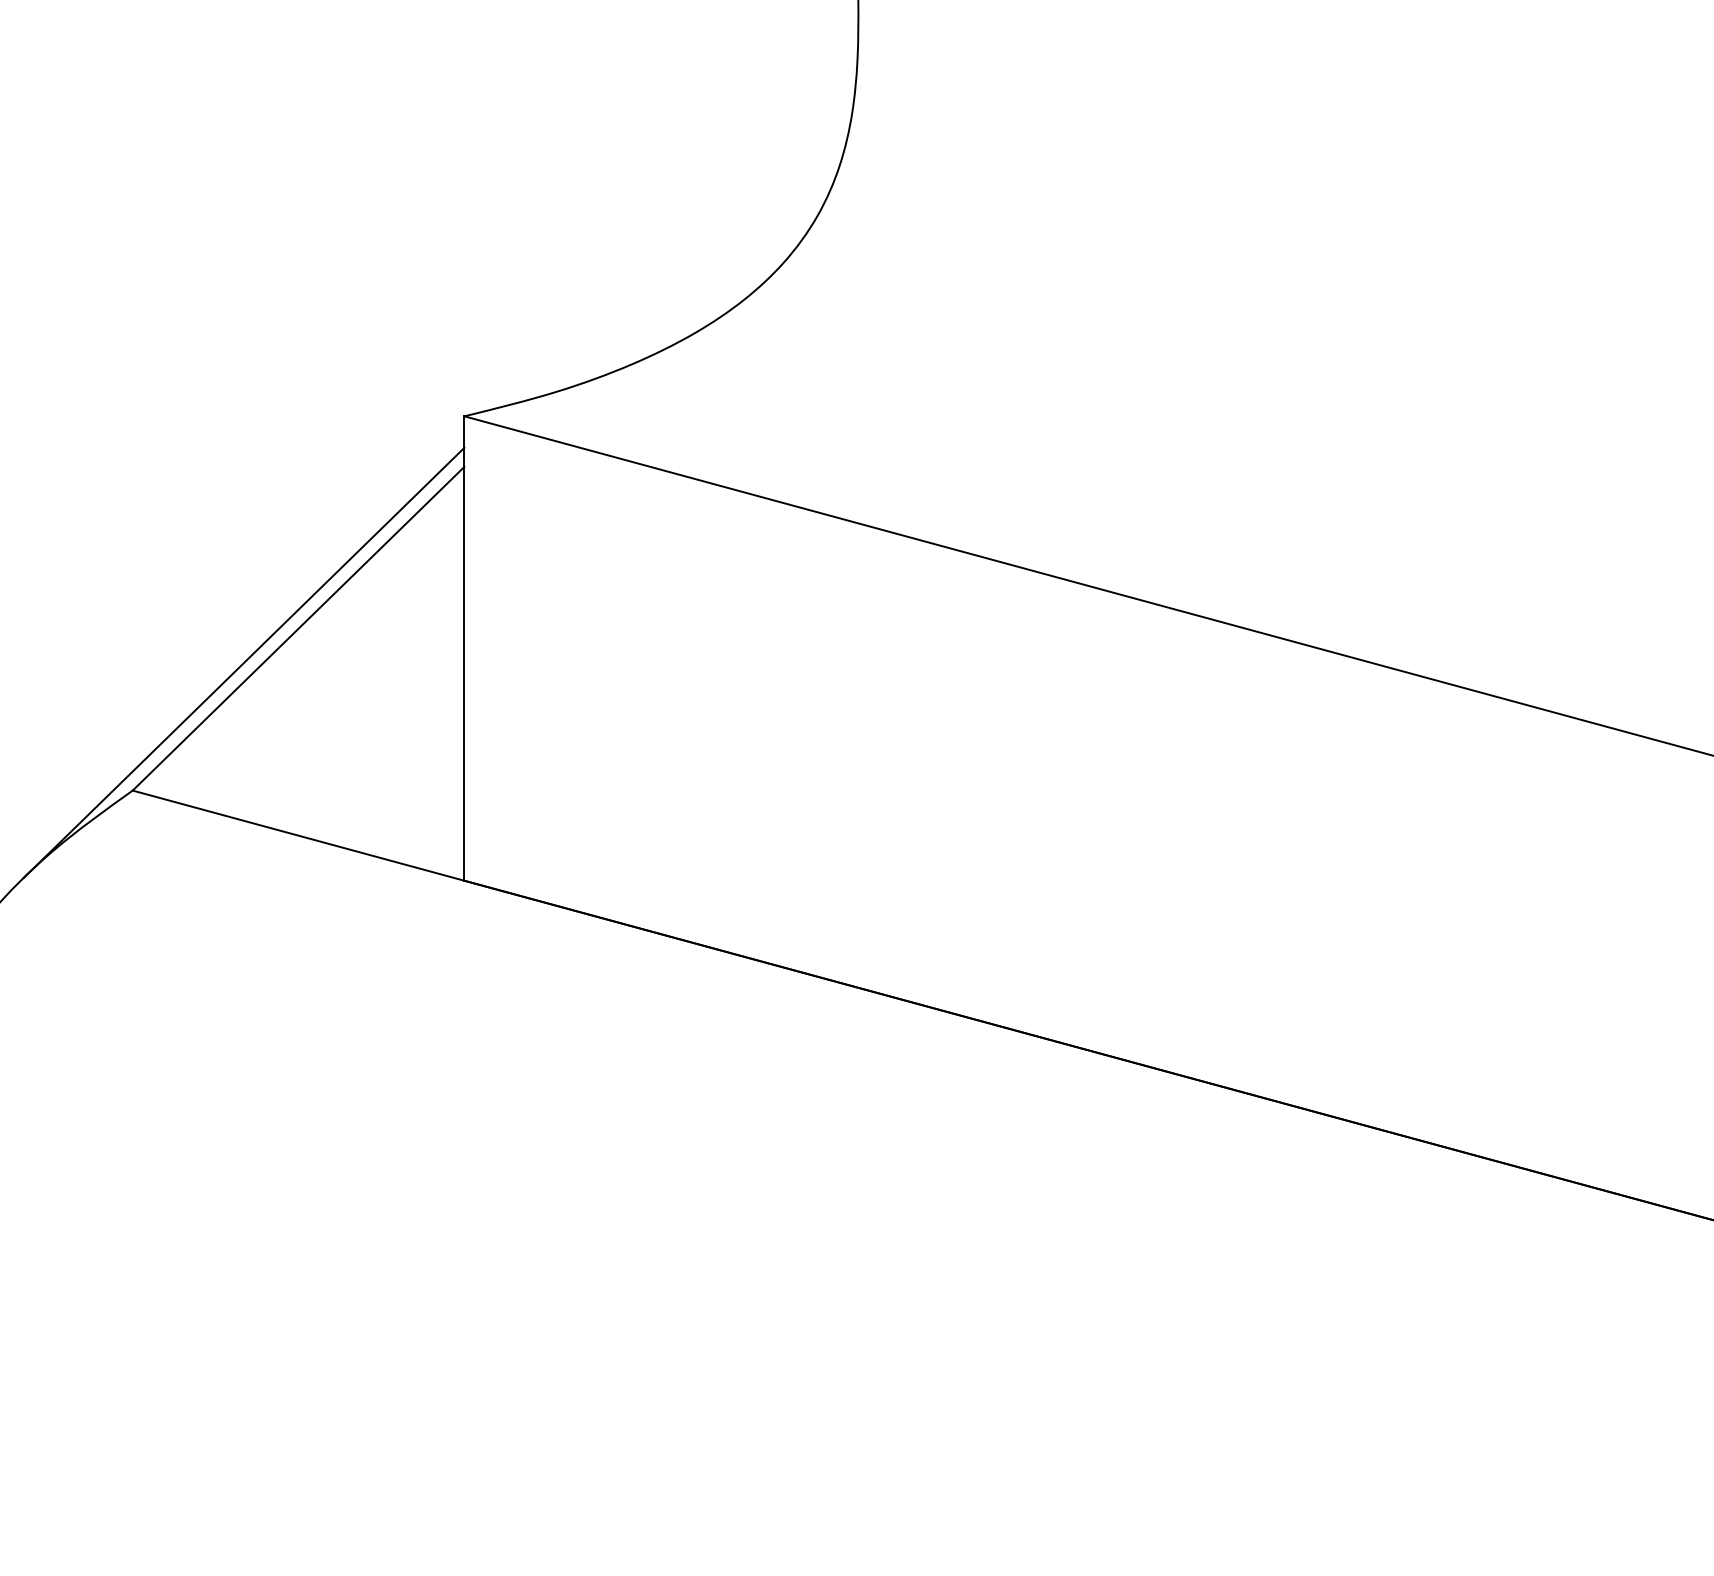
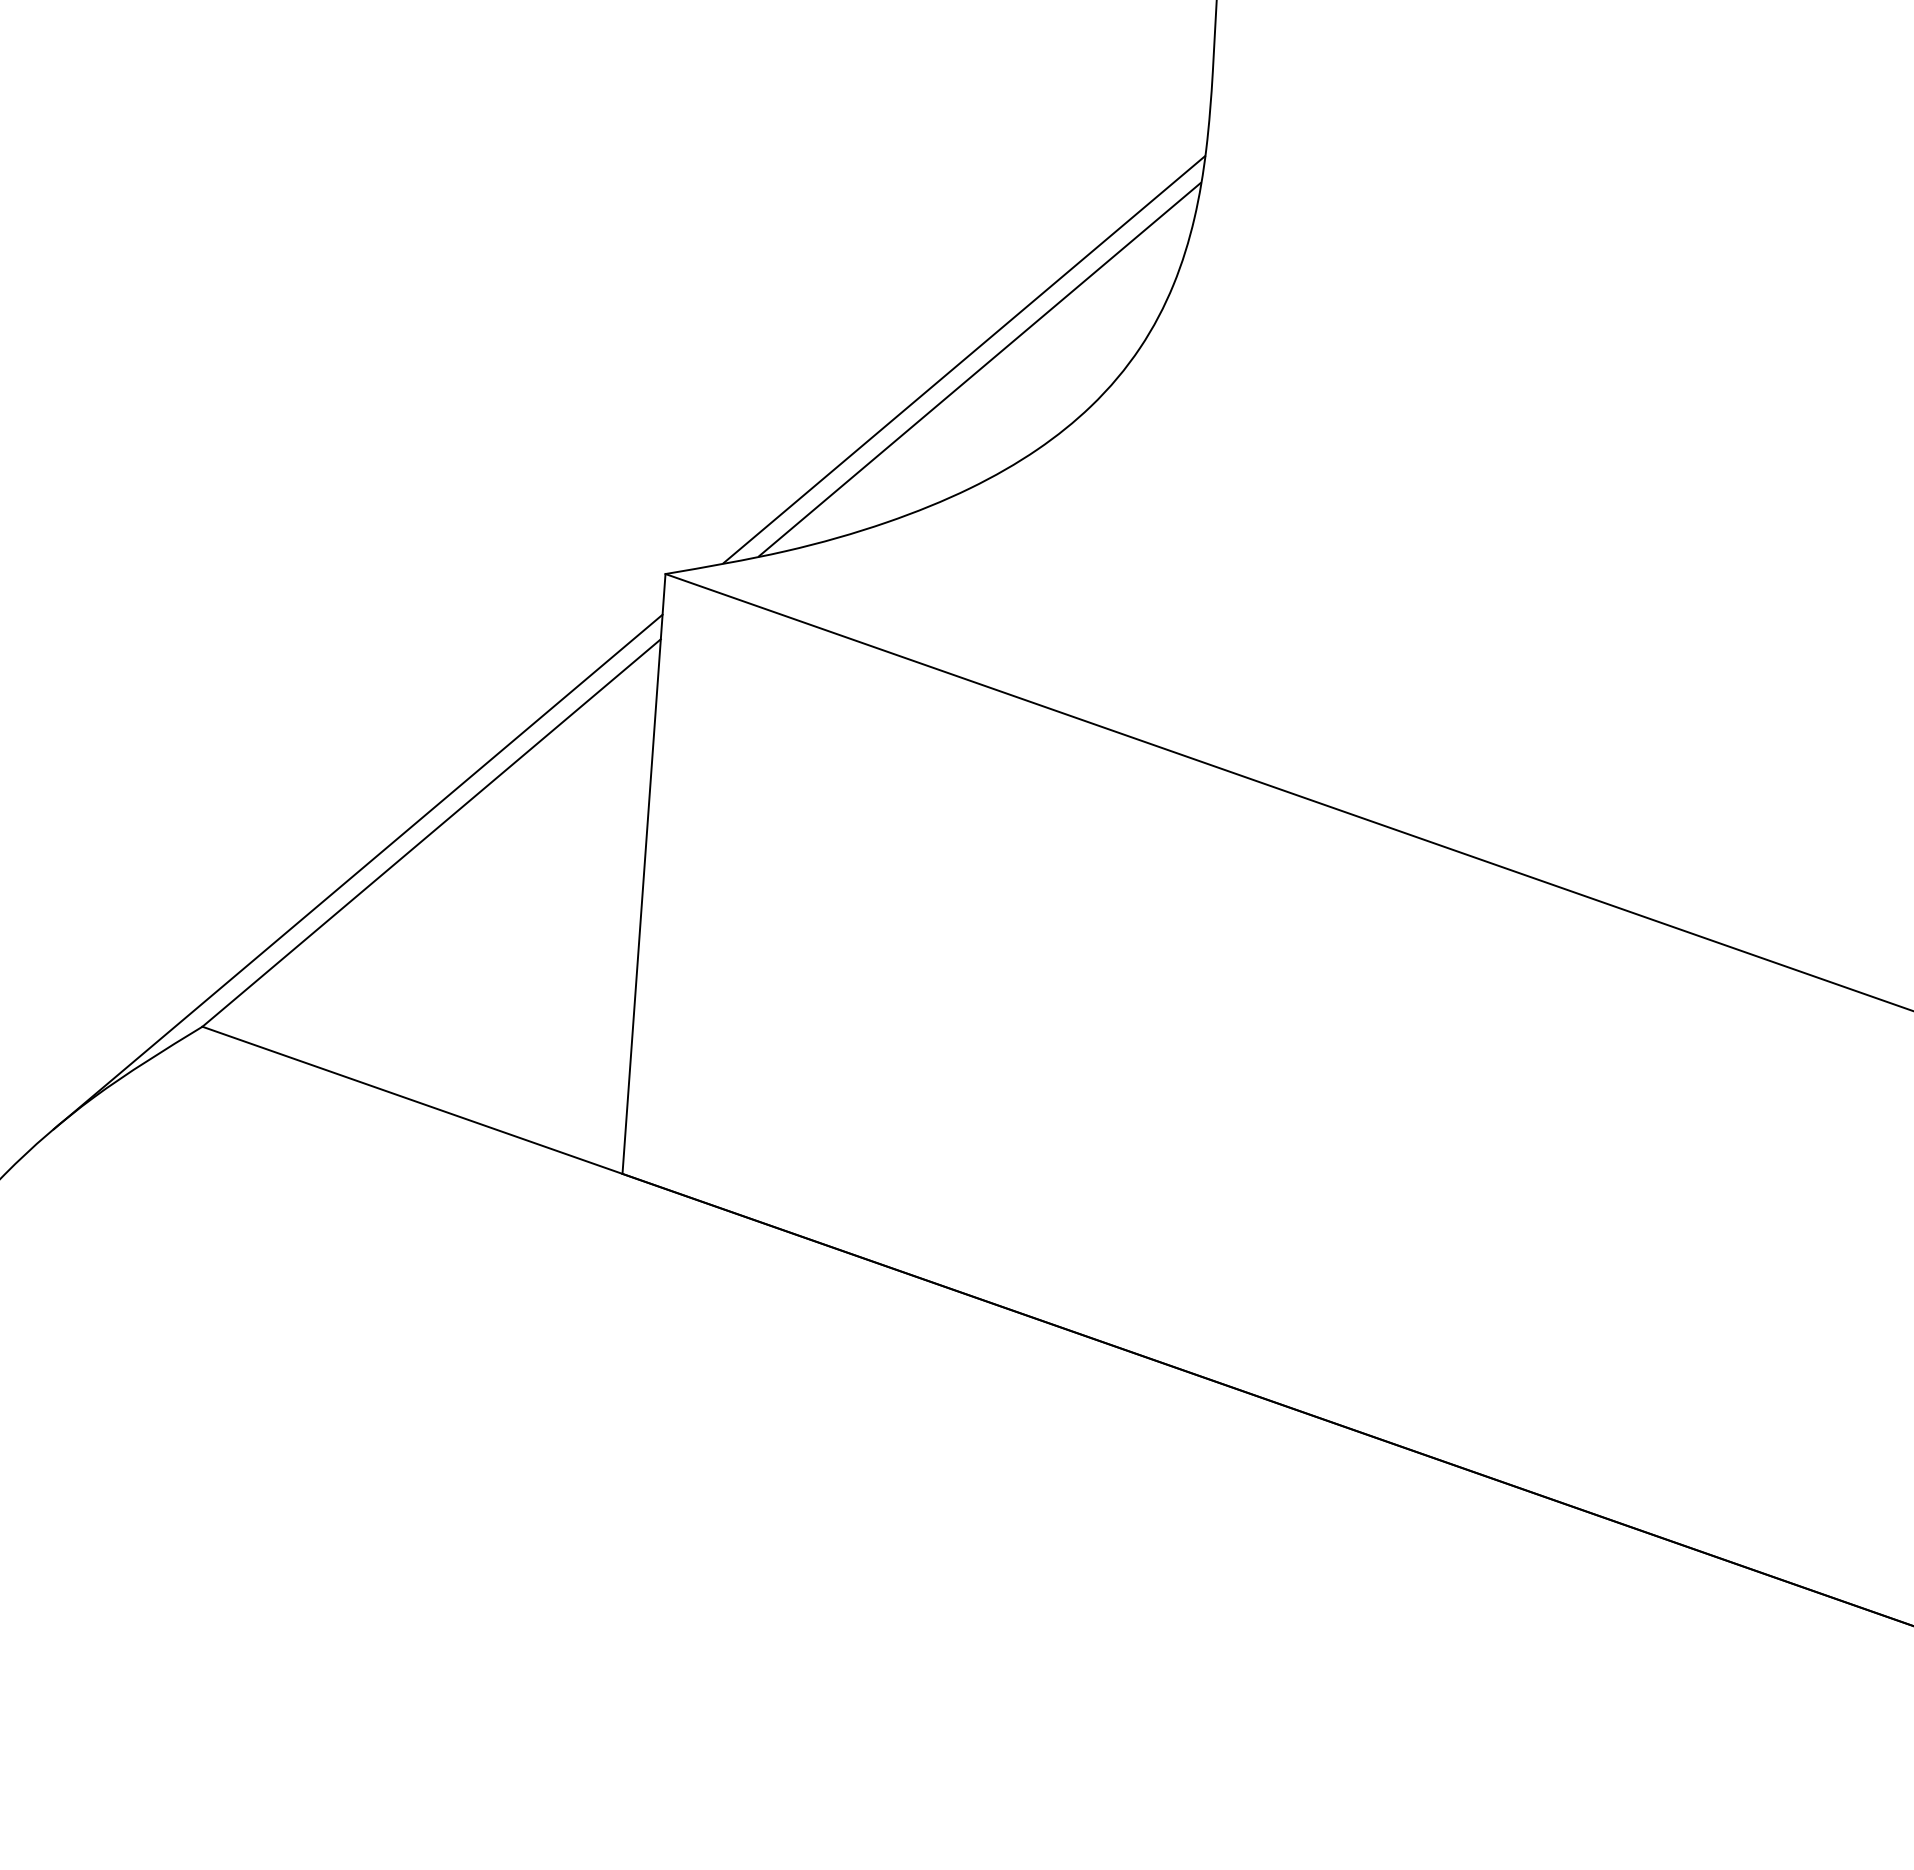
line: (682, 234) -> (964, 359), added
line: (694, 241) -> (978, 369), added

